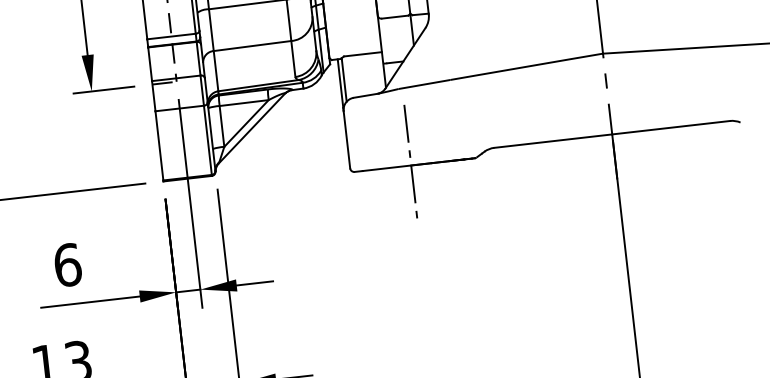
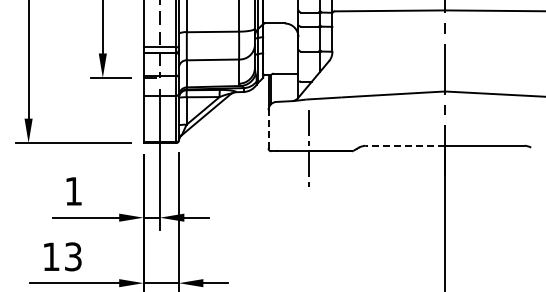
line: (346, 138) -> (268, 128), solid -> dashed
line: (553, 140) -> (405, 145), solid -> dashed
text: (67, 263) -> (73, 190), 6 -> 1

